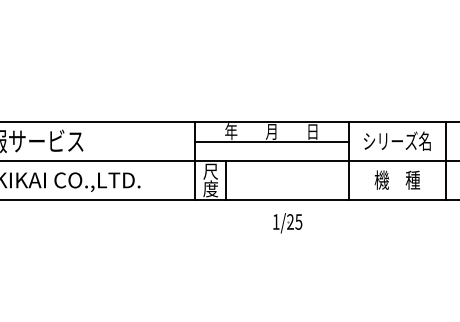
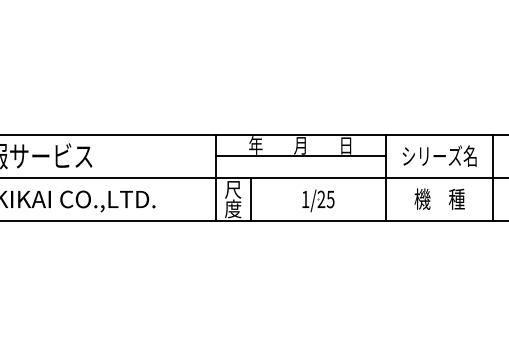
part: (287, 222) -> (318, 200), moved

